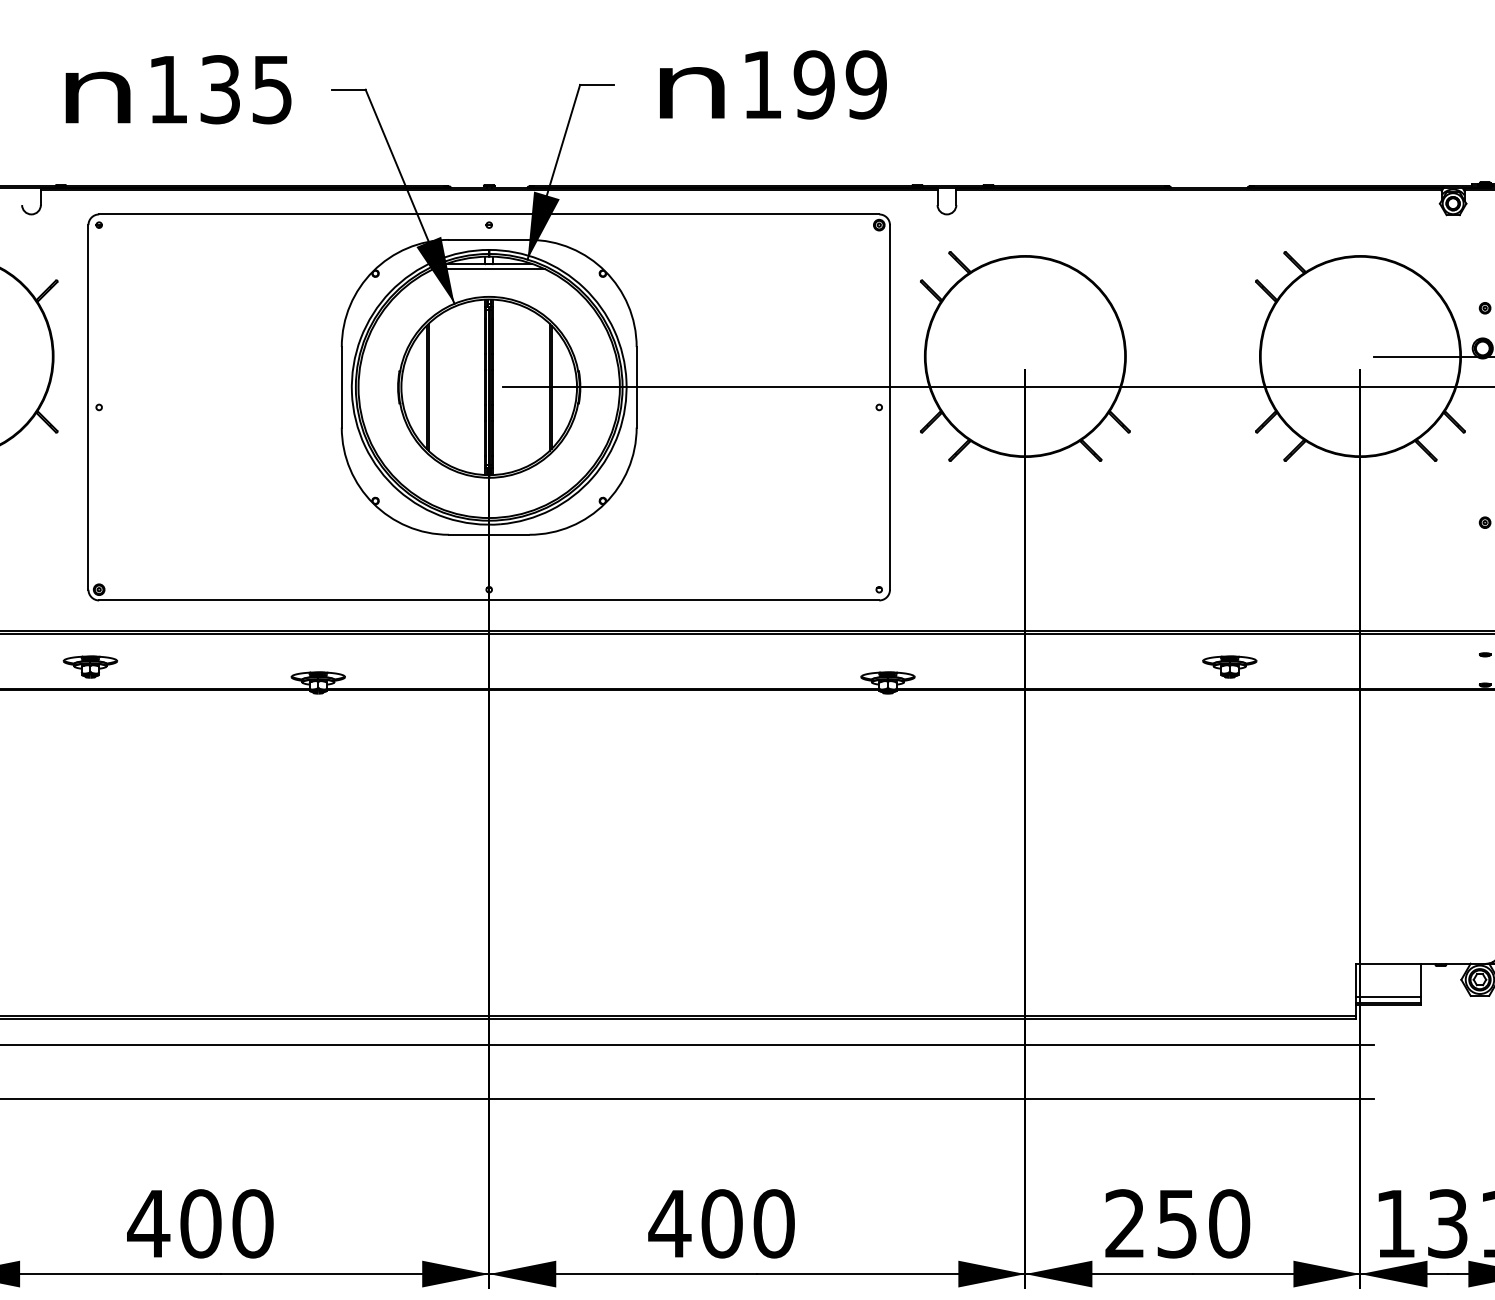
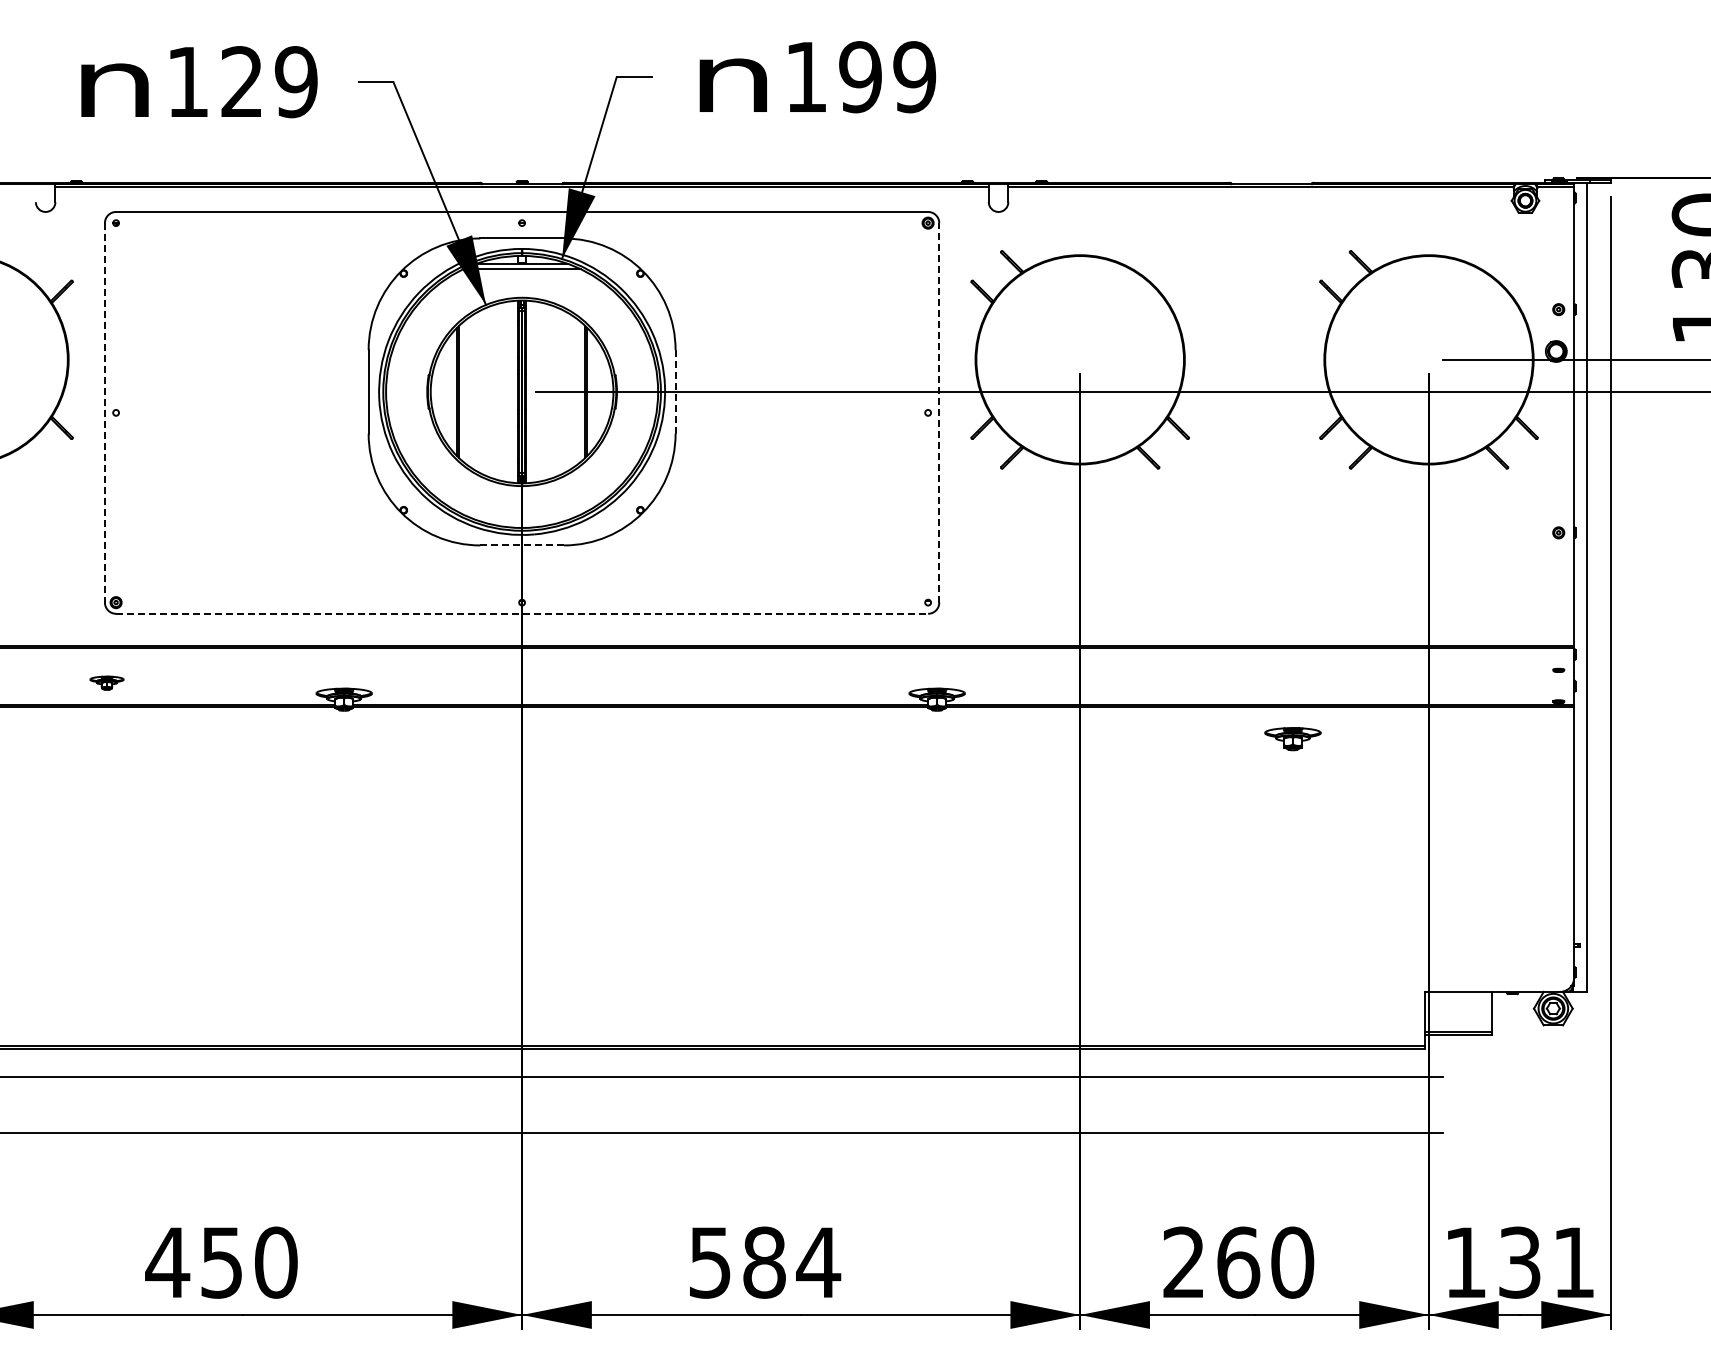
text: (246, 90) -> (269, 82), 135 -> 129
line: (636, 386) -> (675, 391), solid -> dashed
line: (88, 407) -> (104, 412), solid -> dashed
line: (890, 407) -> (939, 412), solid -> dashed
line: (489, 534) -> (522, 545), solid -> dashed
line: (489, 600) -> (522, 613), solid -> dashed
part: (89, 667) -> (106, 683), size x0.6
part: (1229, 667) -> (1292, 739), moved
line: (1387, 996) -> (1457, 1026), removed
text: (200, 1223) -> (221, 1262), 400 -> 450
text: (722, 1223) -> (764, 1262), 400 -> 584
text: (1177, 1223) -> (1238, 1262), 250 -> 260

